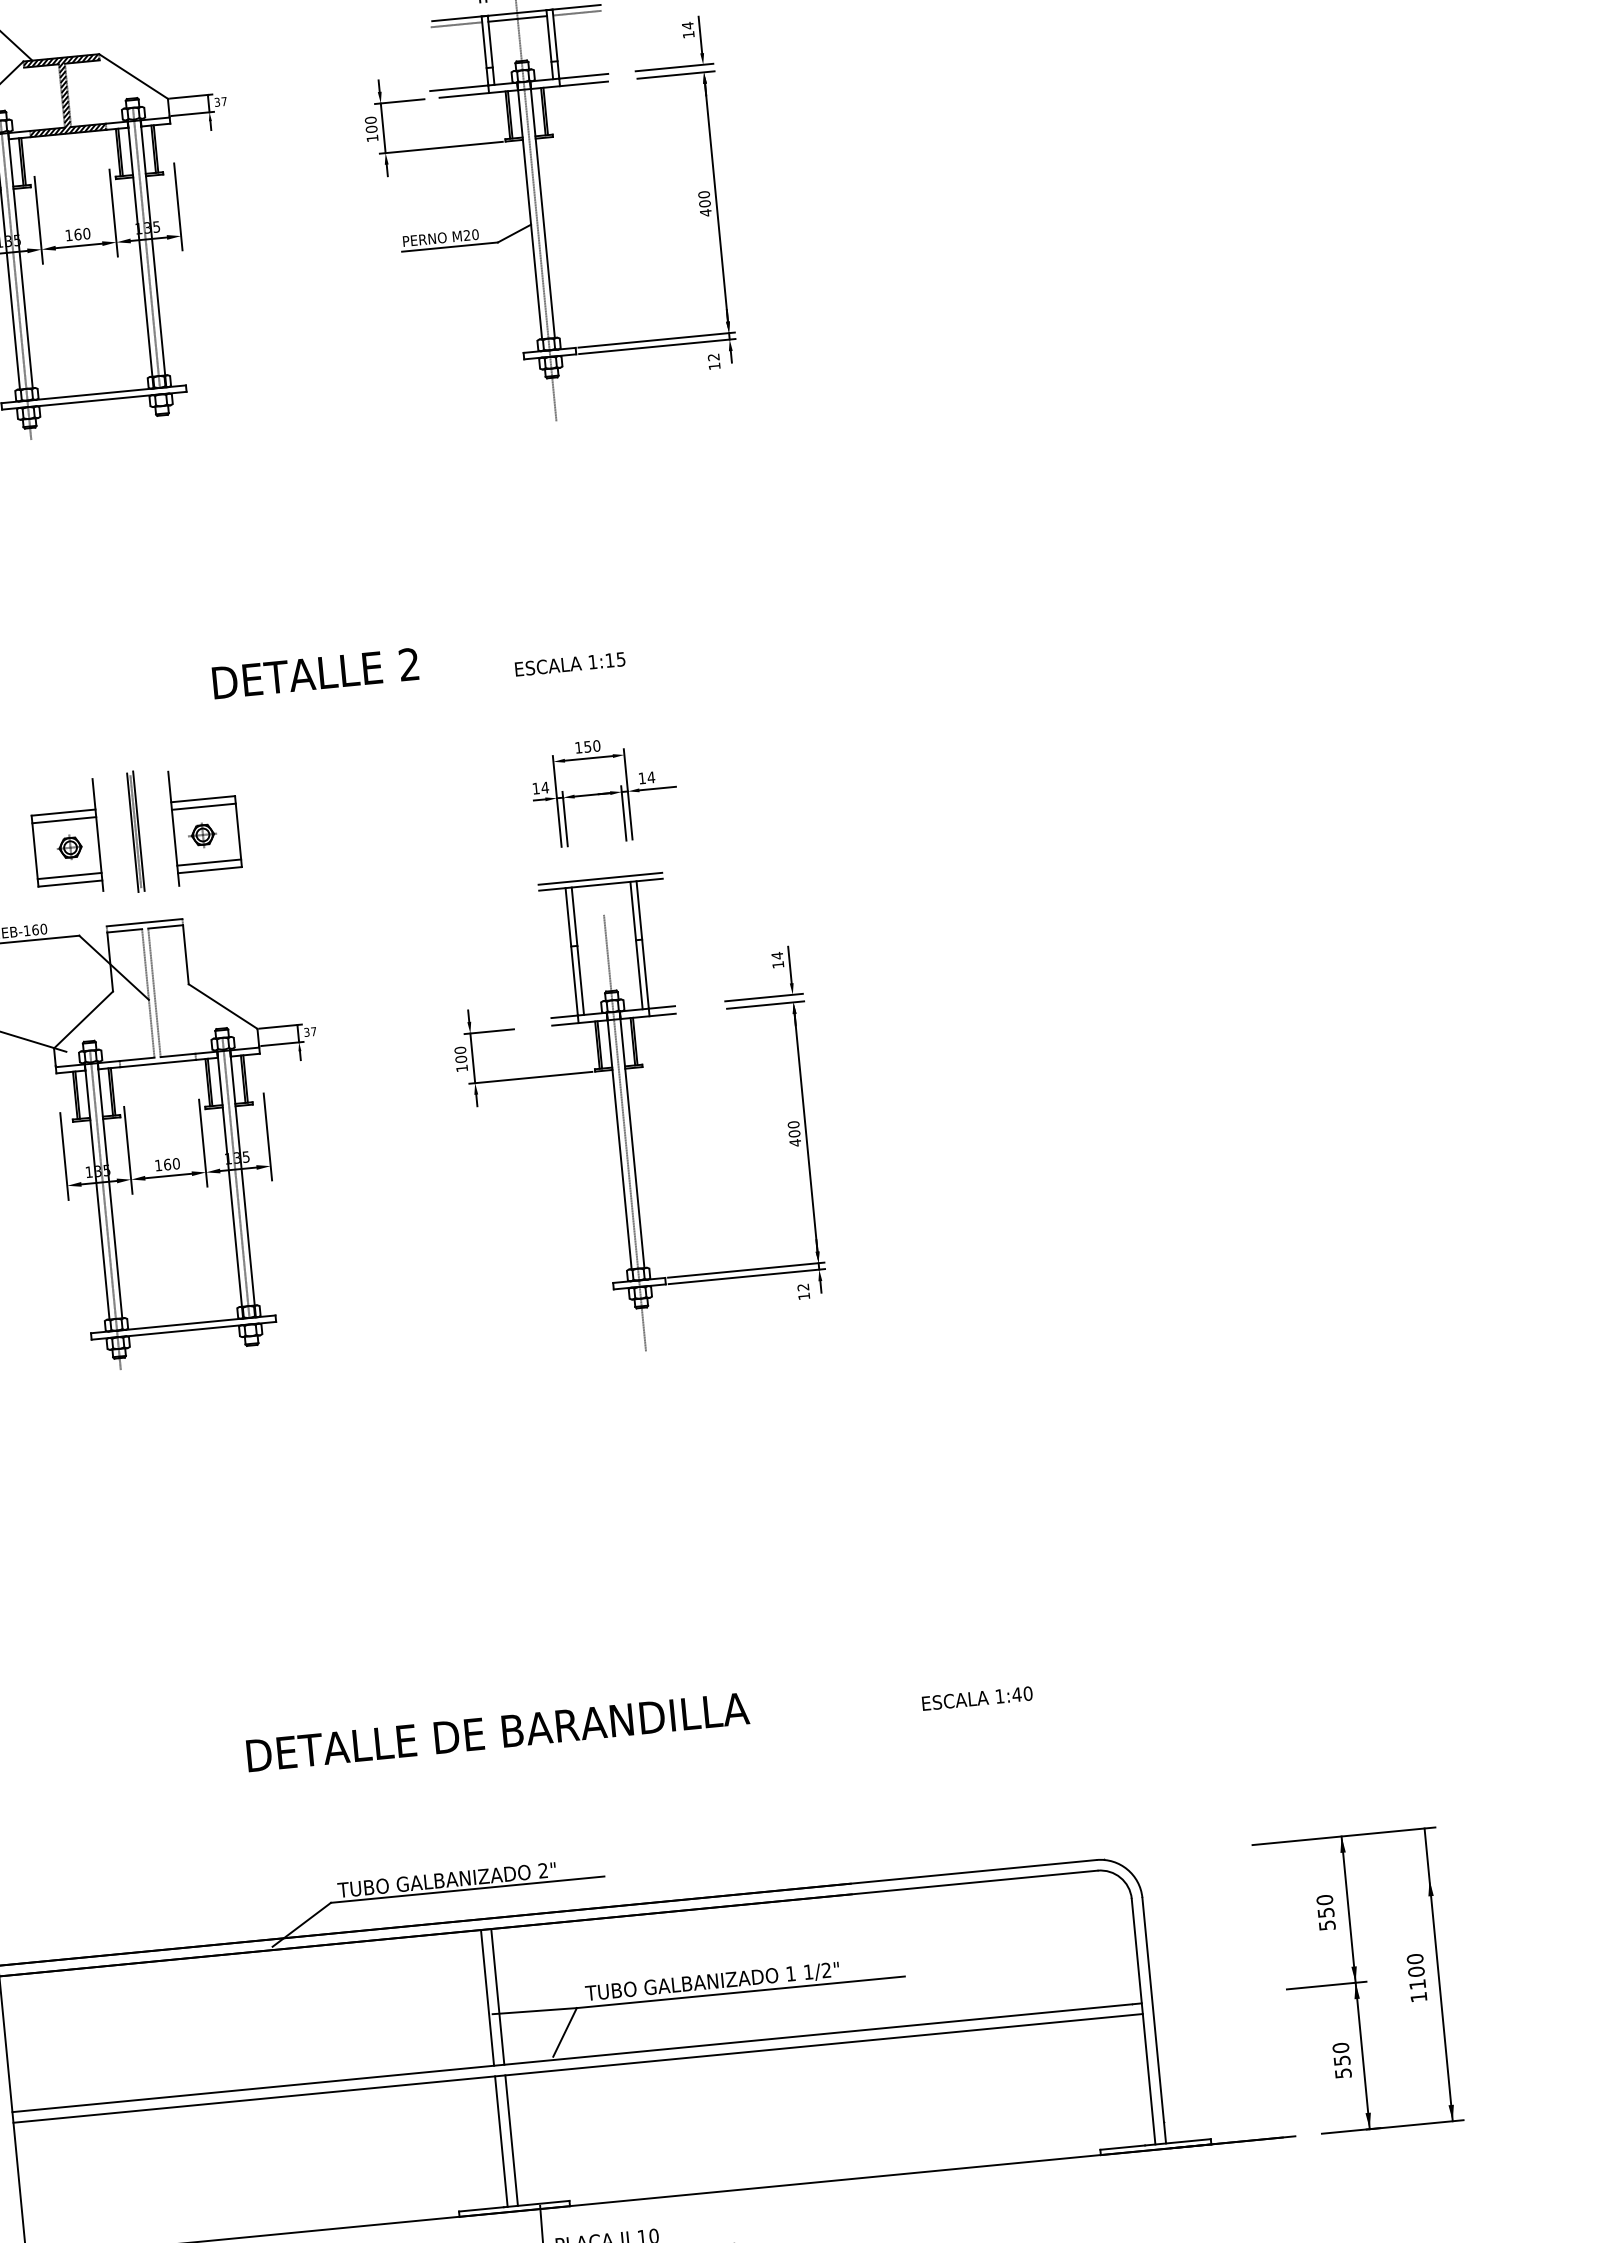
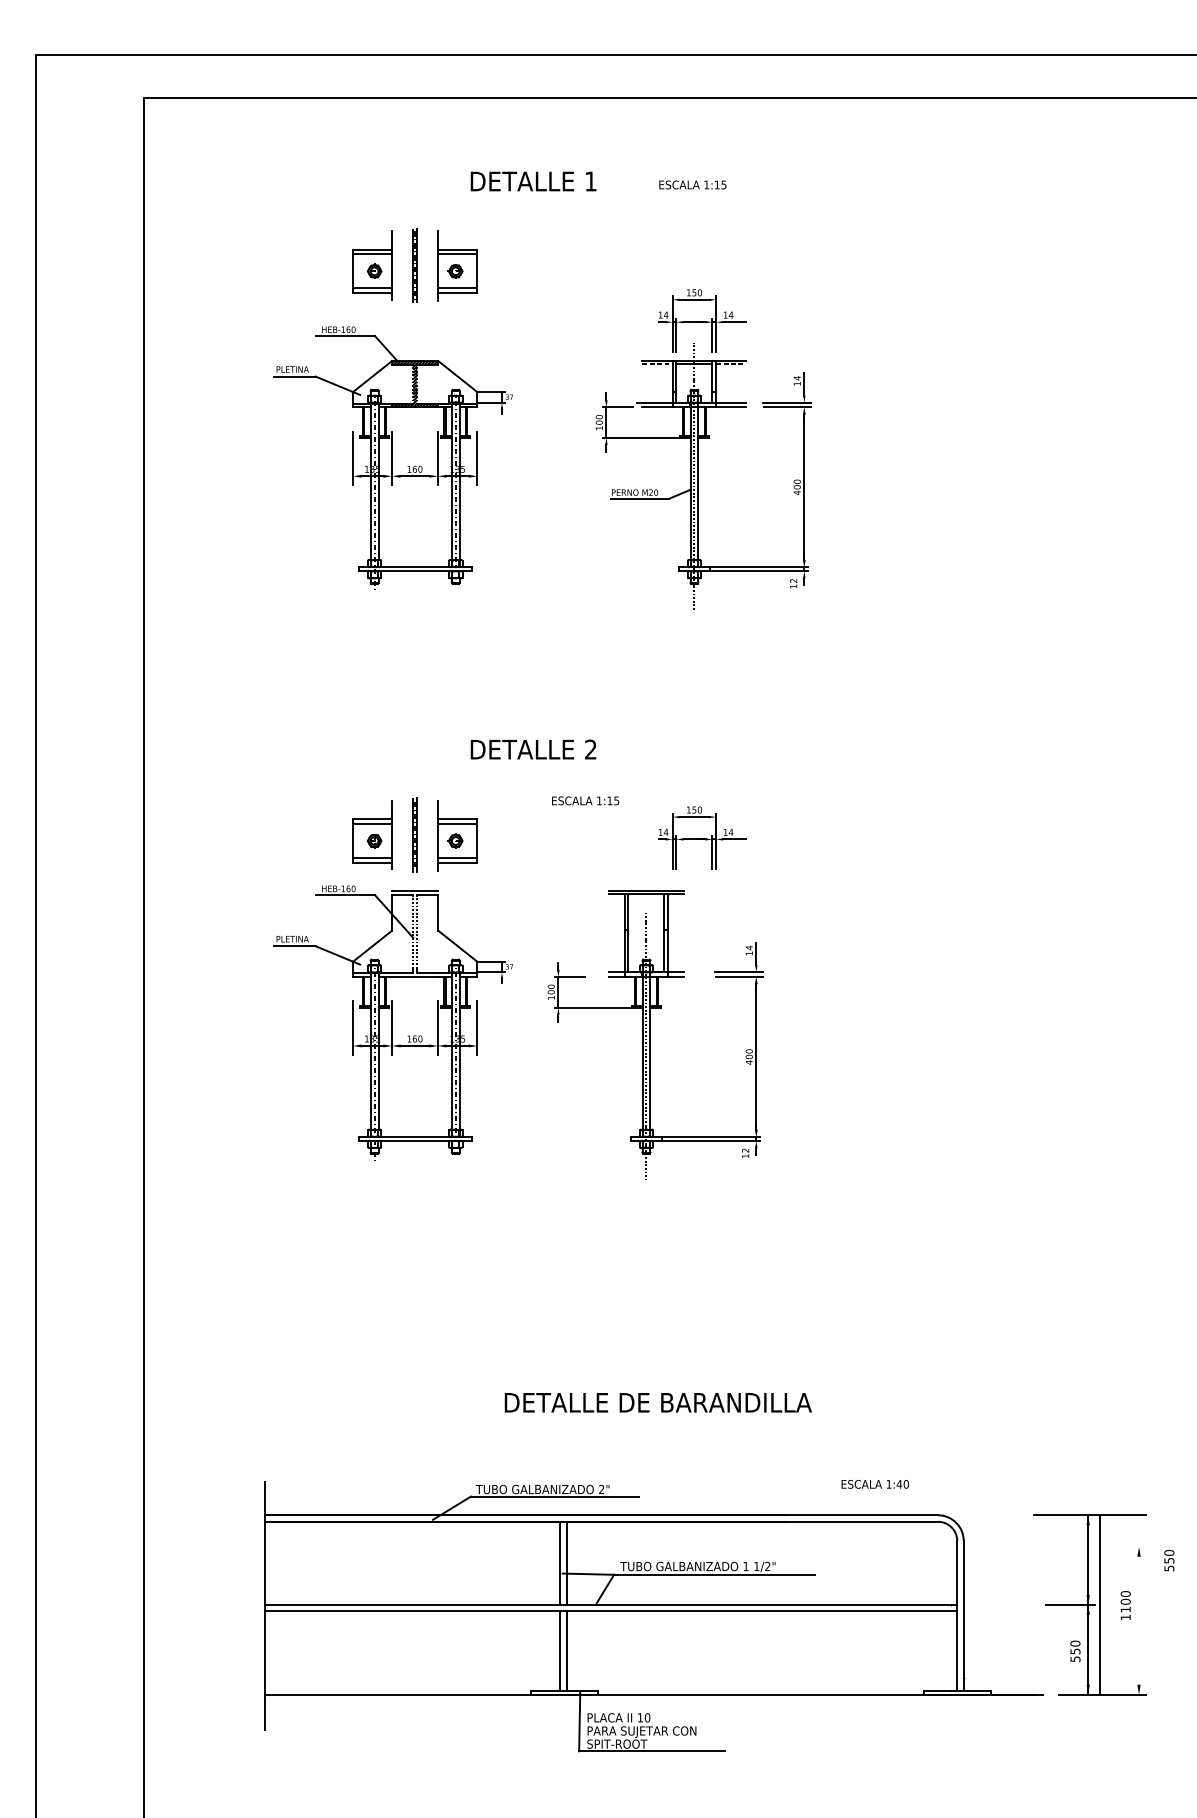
text: (570, 663) -> (585, 800), moved
part: (637, 1111) -> (655, 1034), moved
text: (976, 1698) -> (874, 1484), moved
text: (496, 1731) -> (657, 1402), moved
text: (1326, 1912) -> (1169, 1560), moved
line: (1439, 1973) -> (1100, 1604), moved

